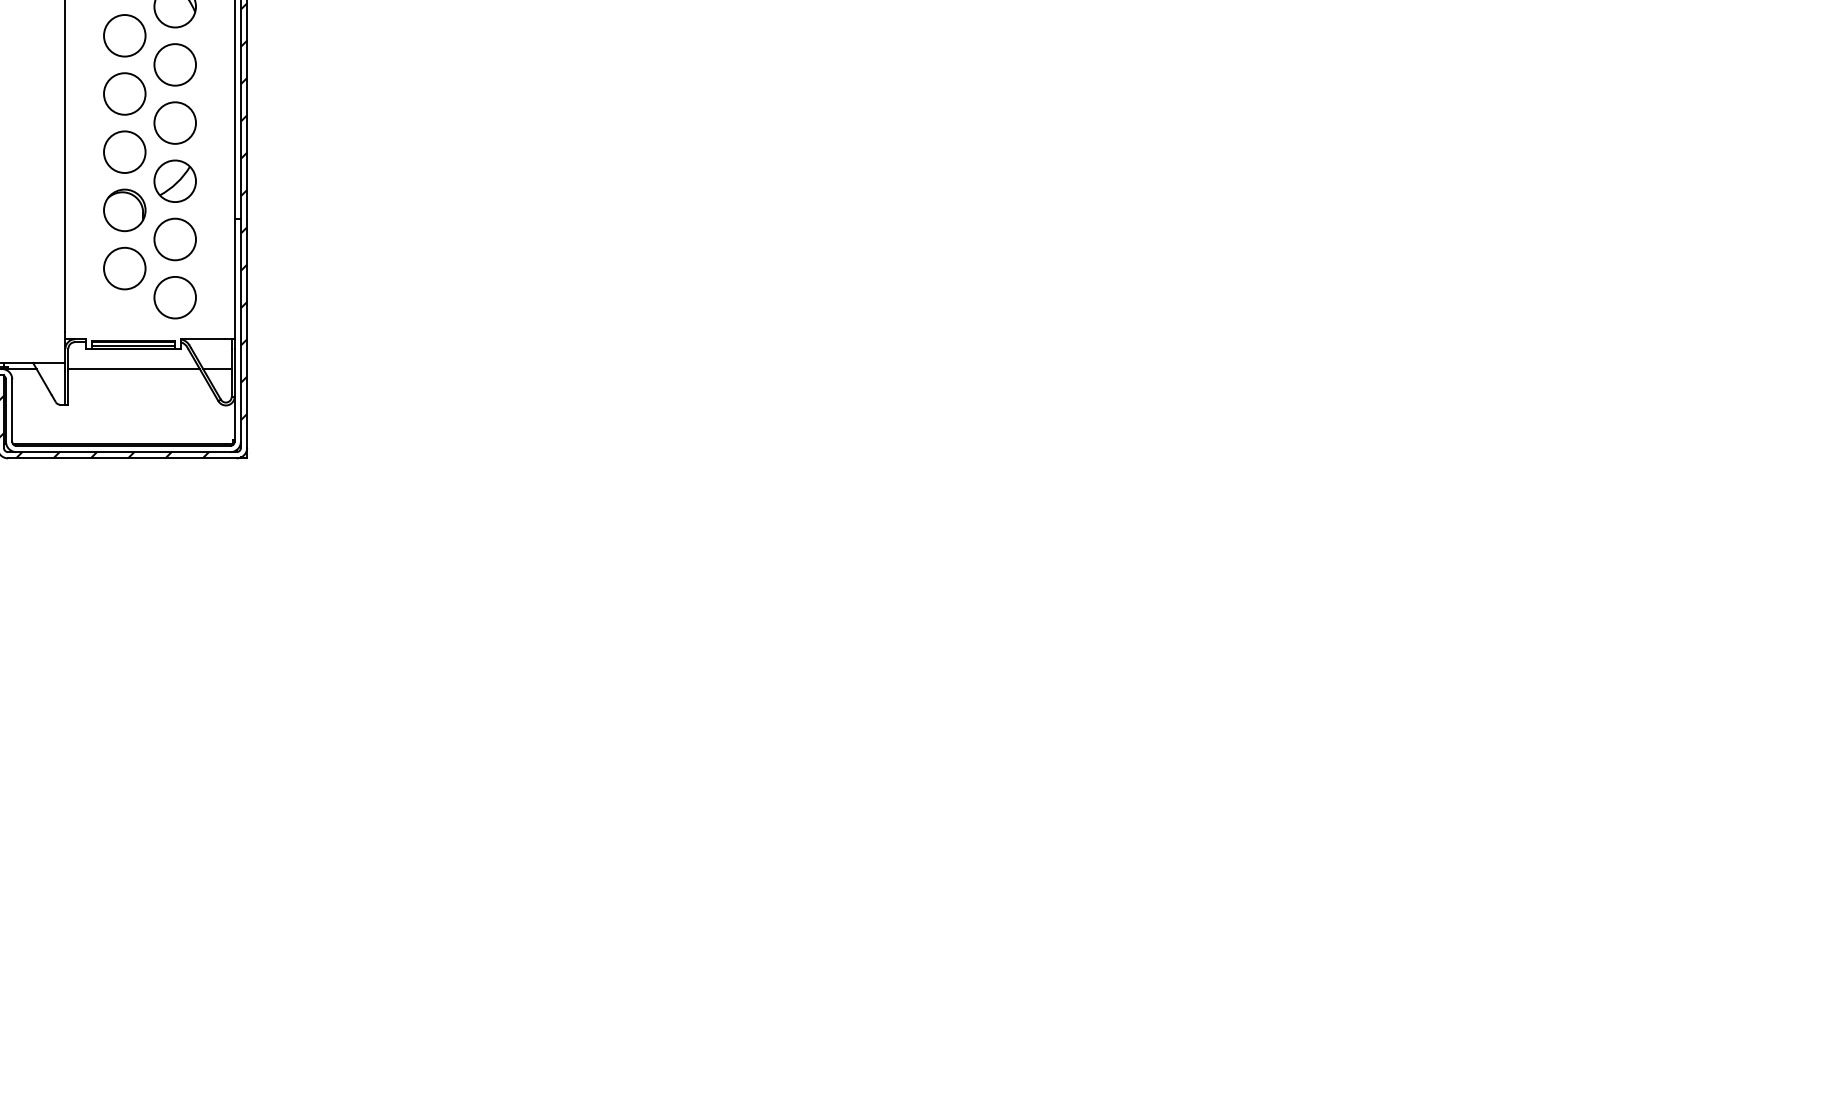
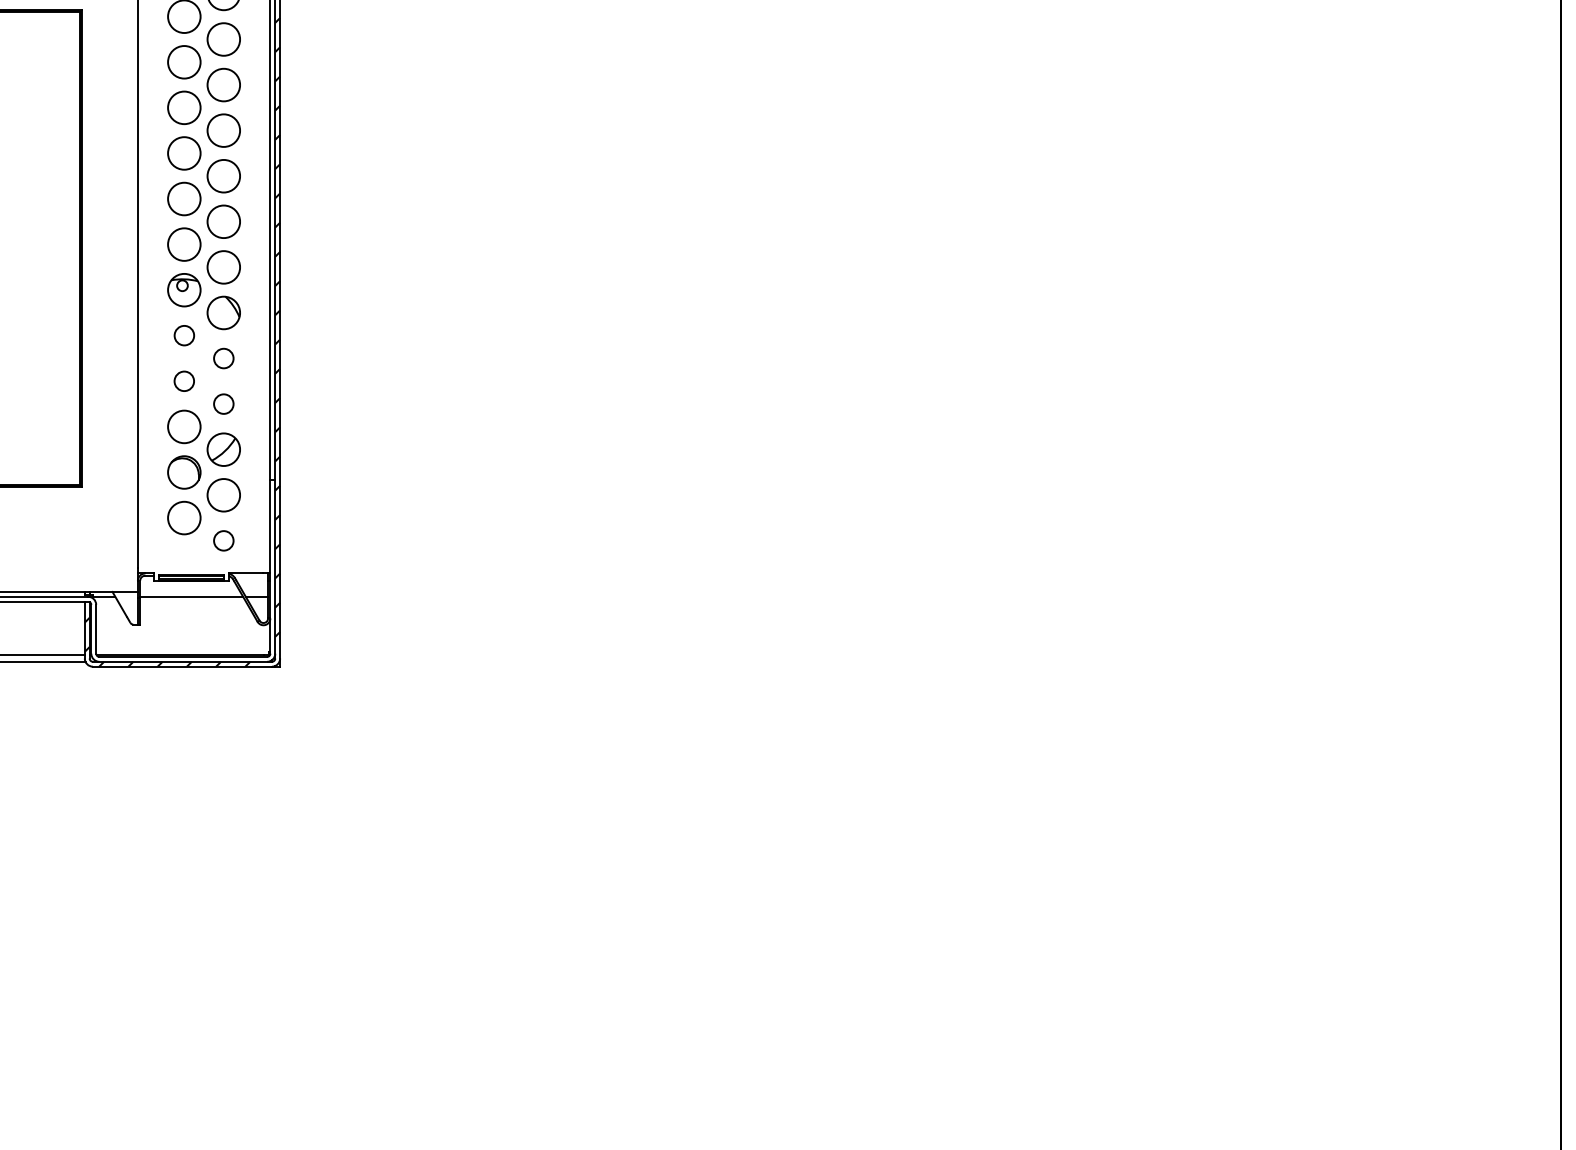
circle: (125, 35) -> (184, 335), size x0.6
circle: (174, 64) -> (223, 358), size x0.6
circle: (125, 94) -> (184, 381), size x0.6
circle: (174, 122) -> (223, 403), size x0.6
circle: (174, 297) -> (223, 540), size x0.6

